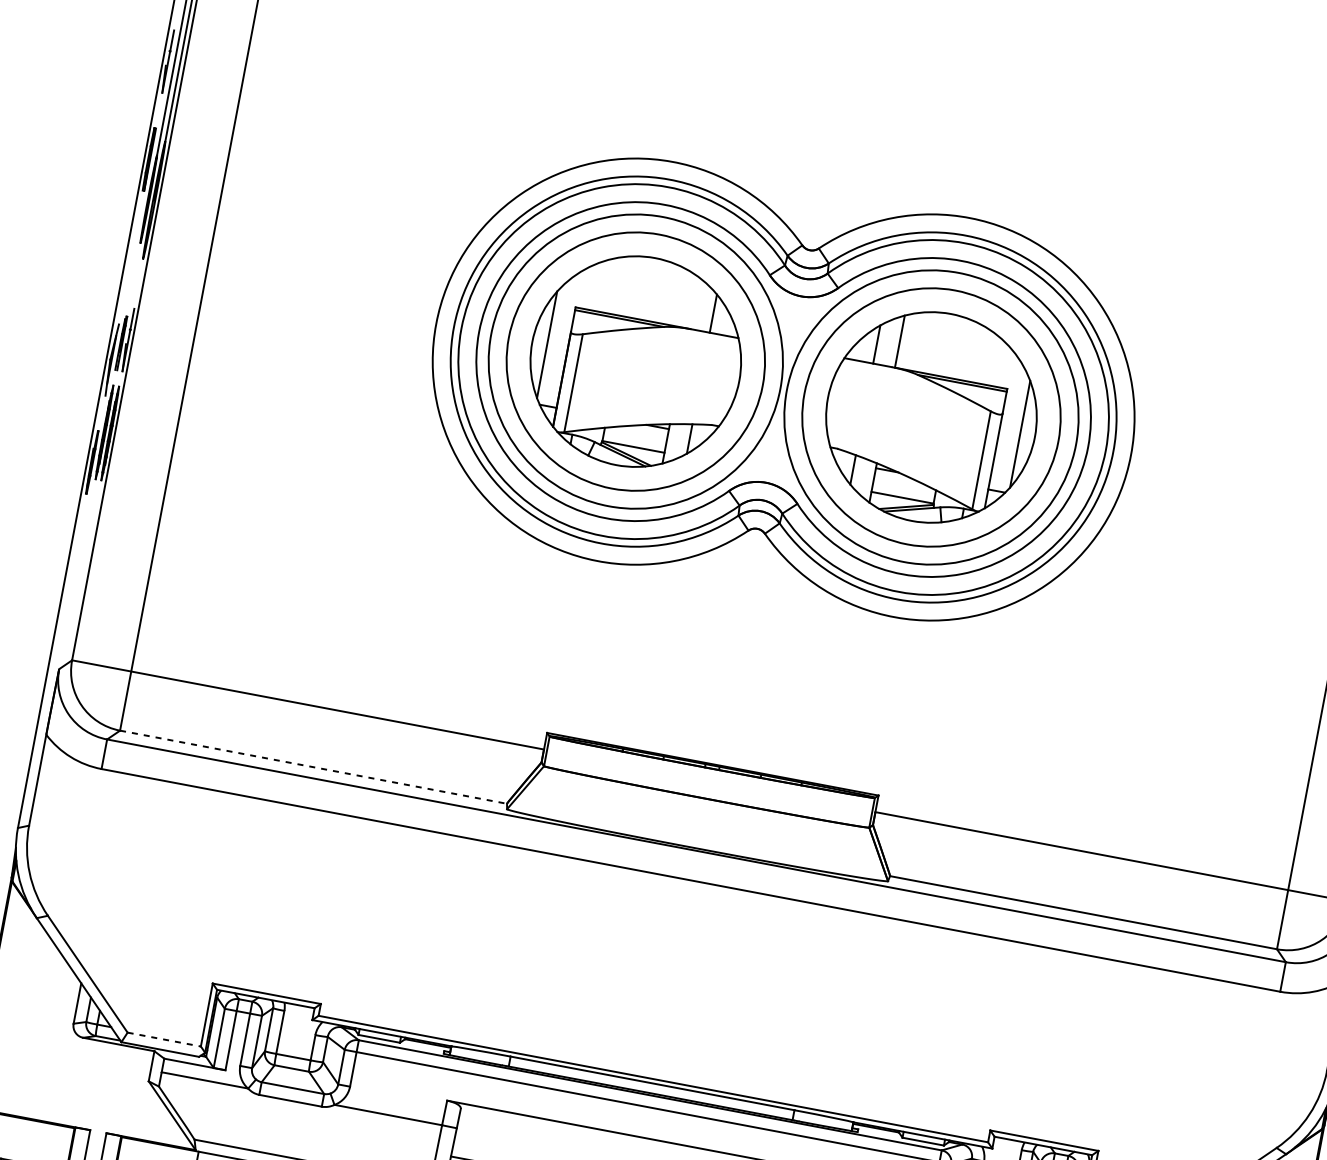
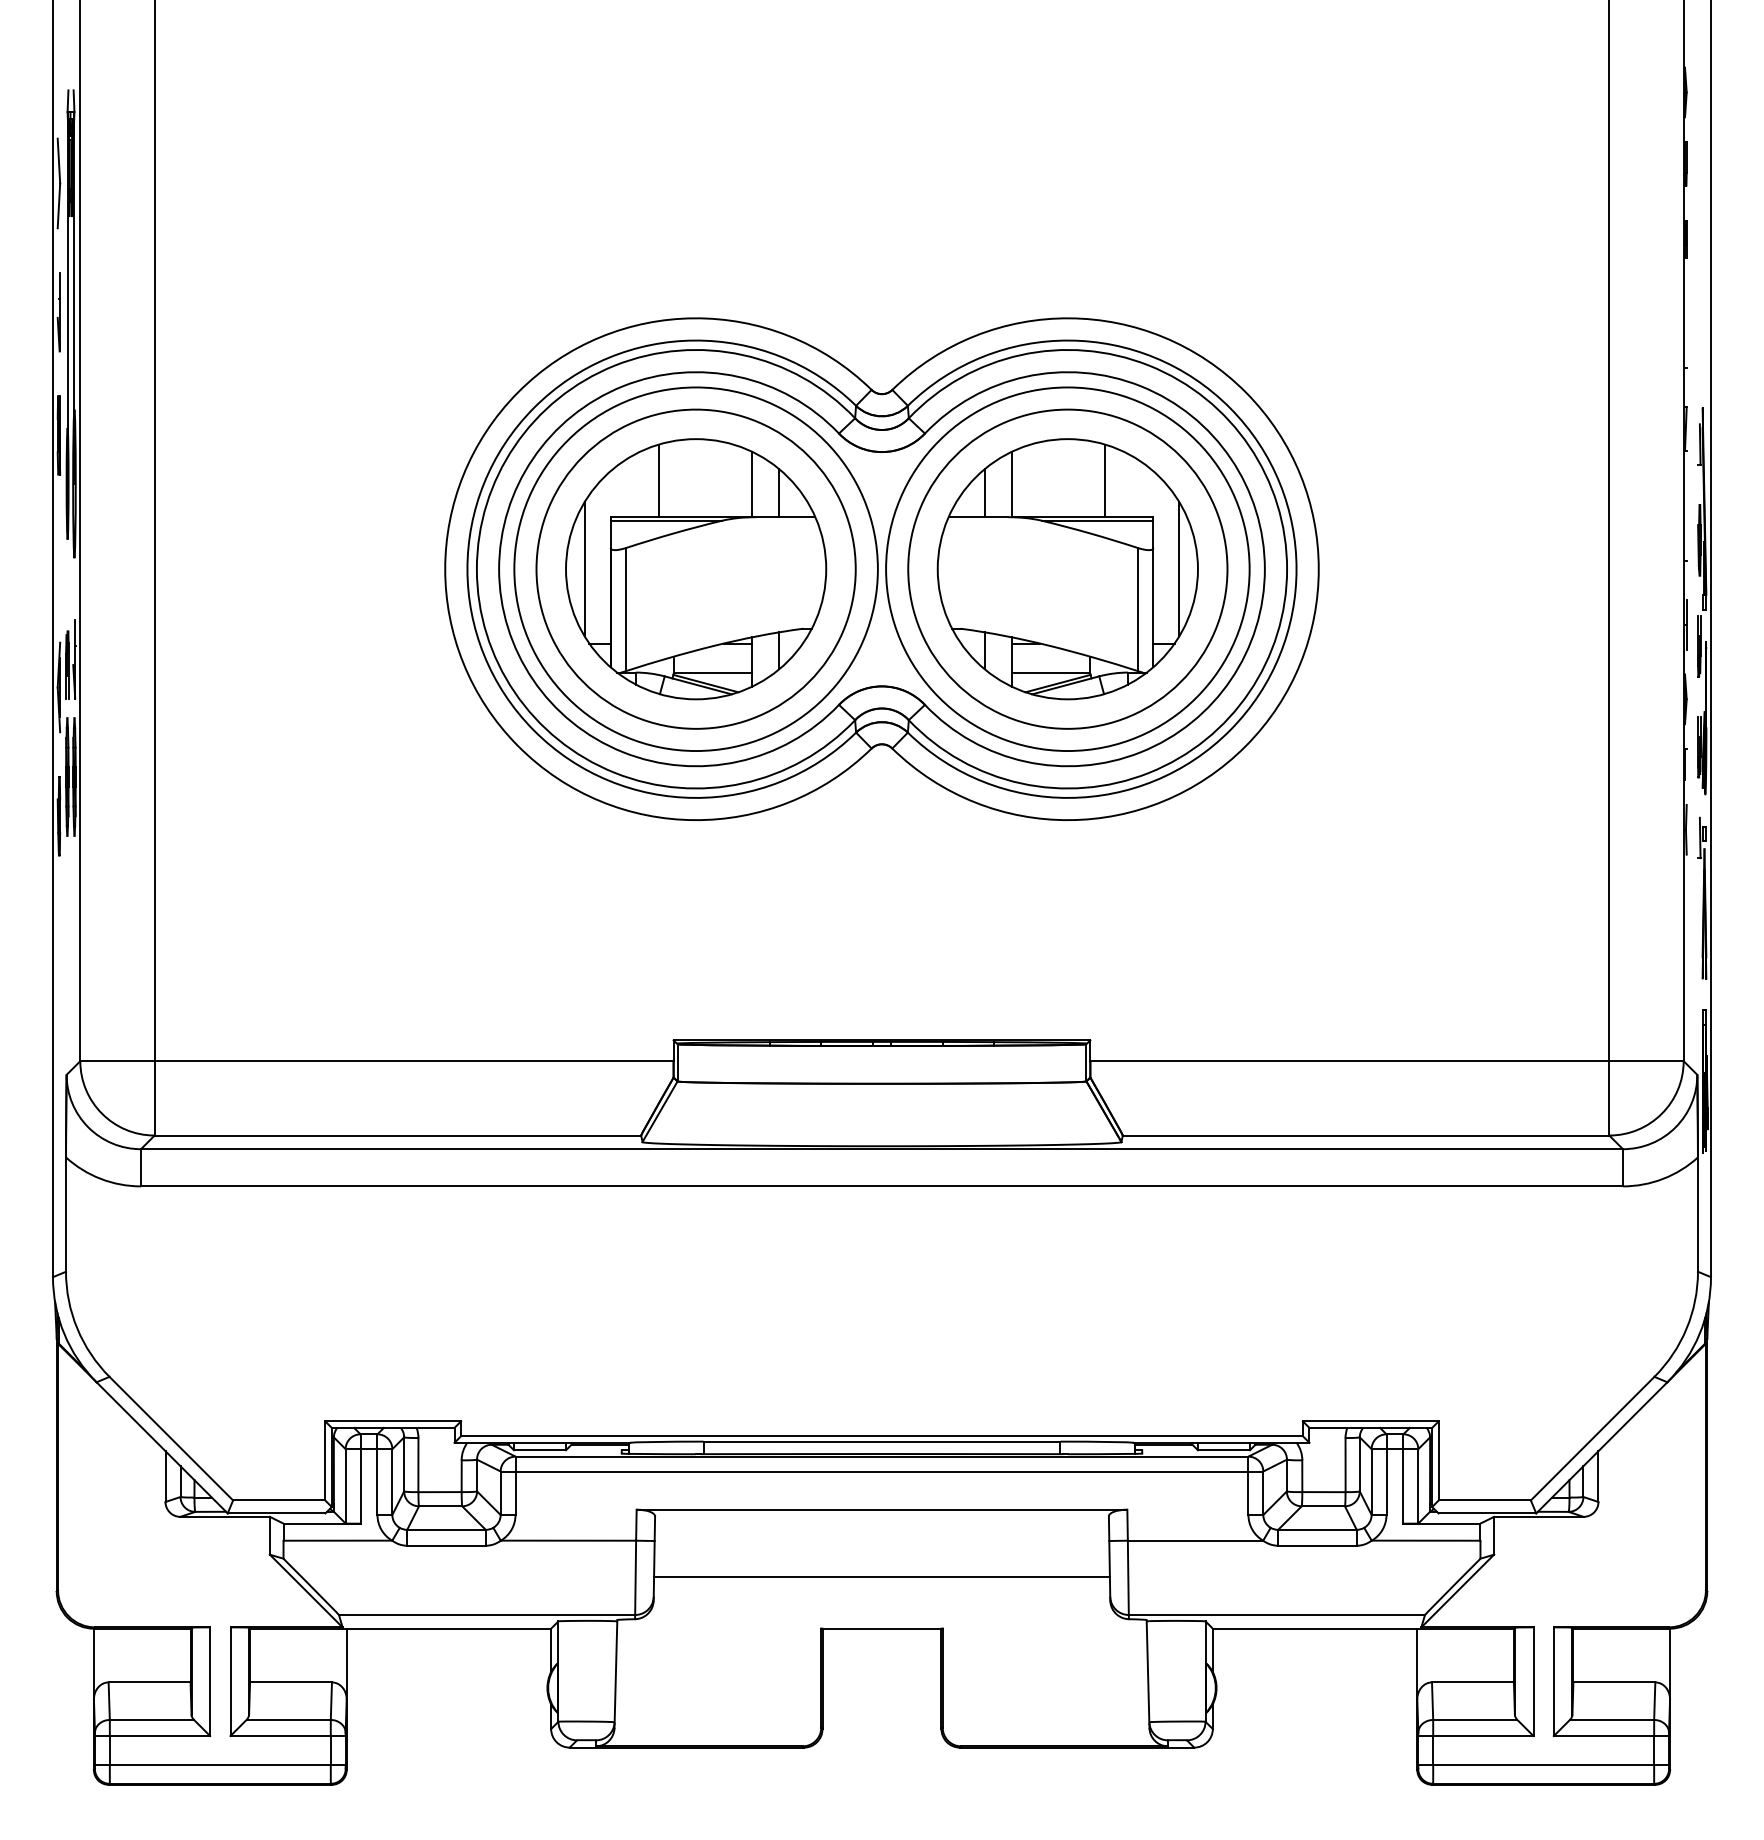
line: (619, 285) -> (658, 480), added
line: (692, 302) -> (751, 484), added
line: (974, 352) -> (1105, 480), added
line: (314, 767) -> (398, 1135), dashed -> solid
line: (164, 1039) -> (279, 1500), dashed -> solid

